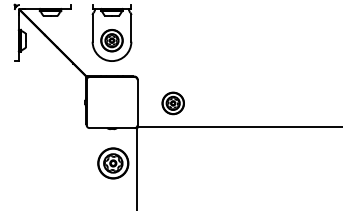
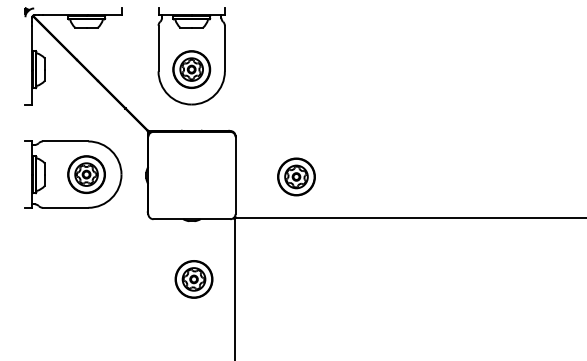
part: (42, 101) -> (72, 173), added
part: (113, 162) -> (194, 278), size x0.71

